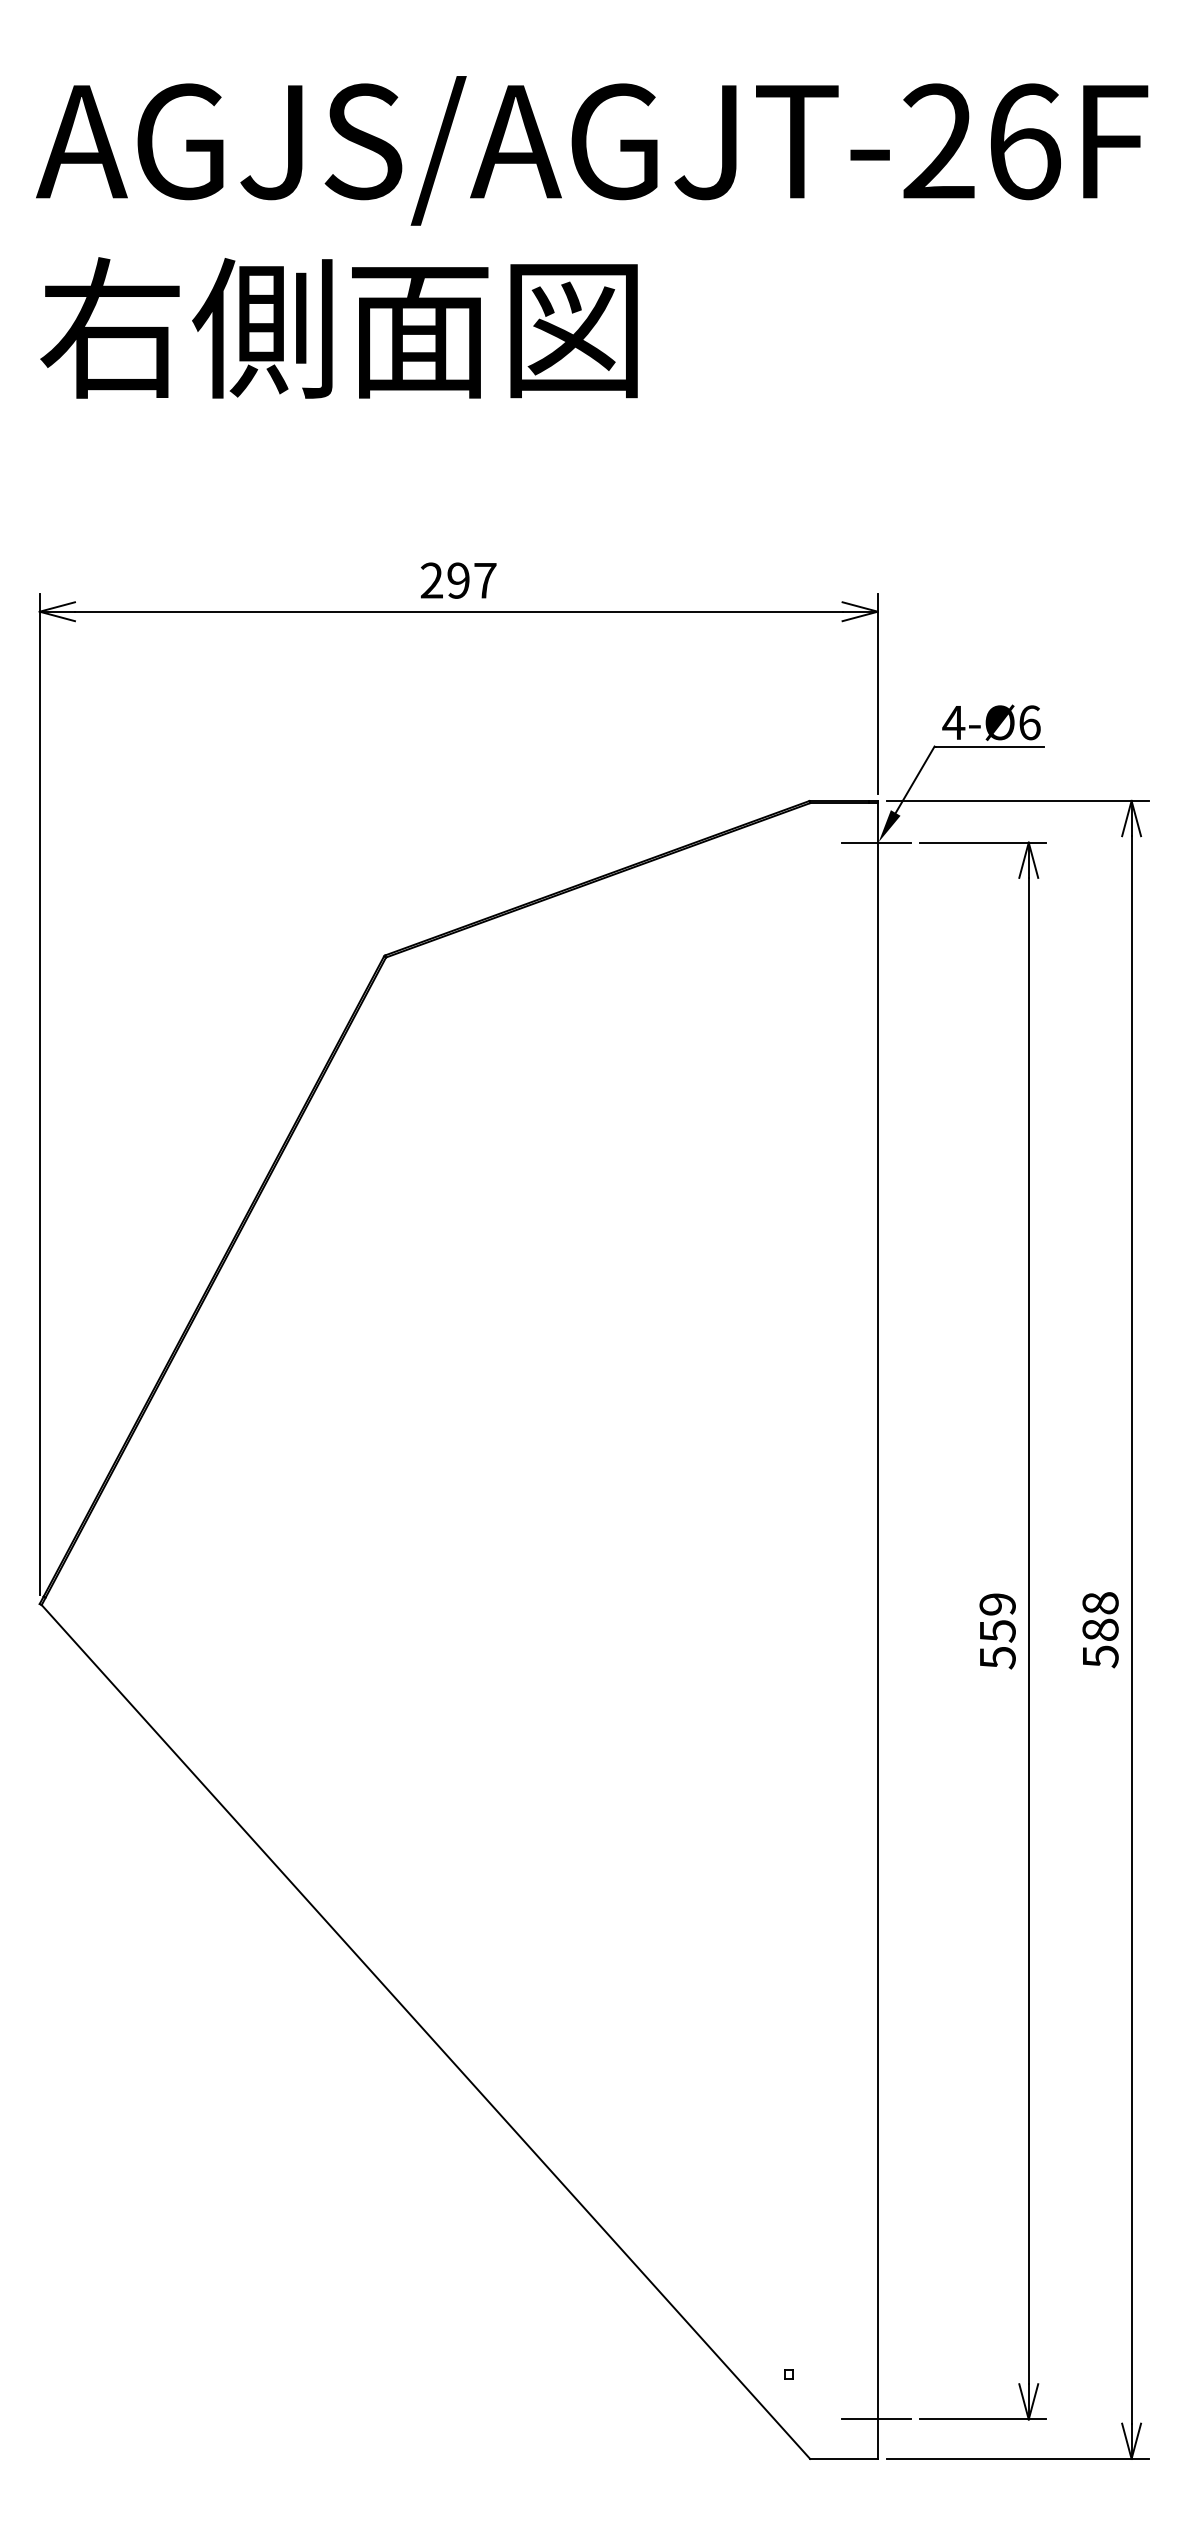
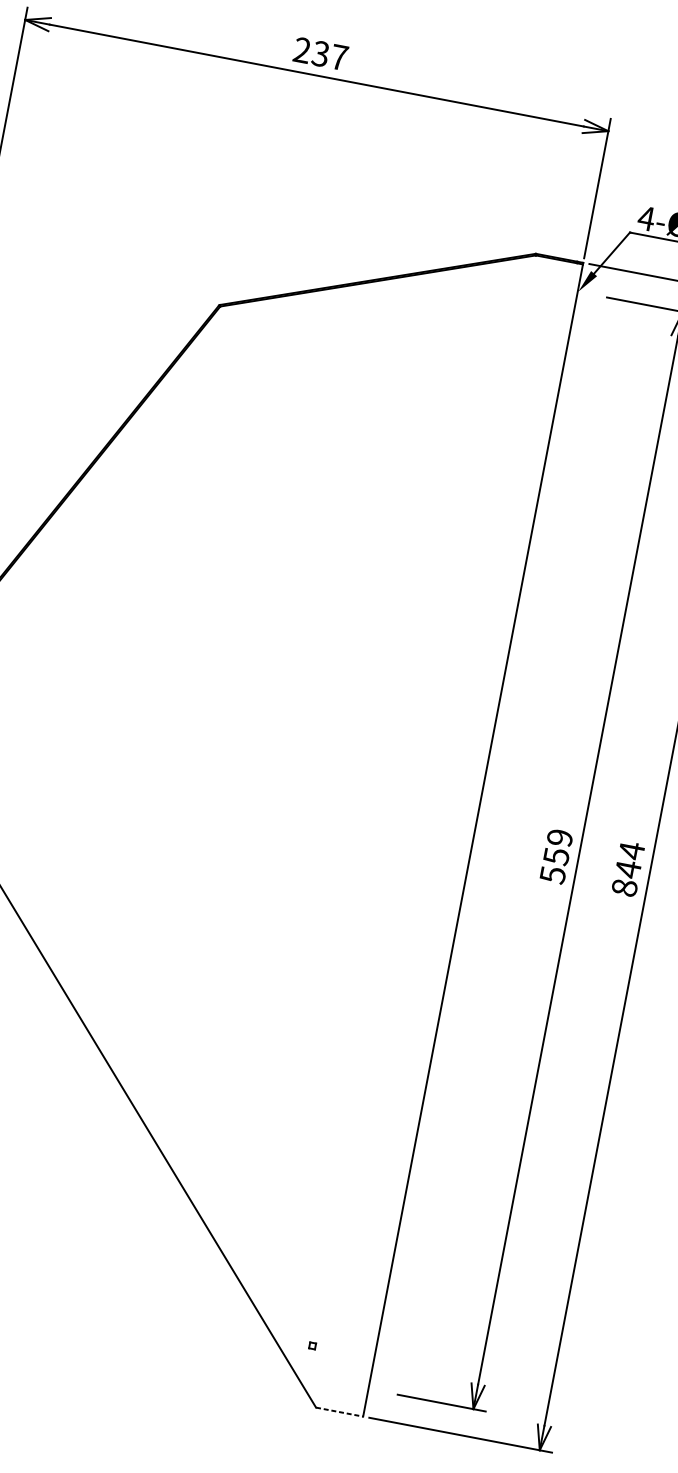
text: (458, 580) -> (320, 53), 297 -> 237
line: (876, 842) -> (576, 291), removed
text: (1100, 1629) -> (628, 868), 588 -> 844
line: (876, 2419) -> (367, 1388), removed
line: (844, 2458) -> (340, 1411), solid -> dashed

